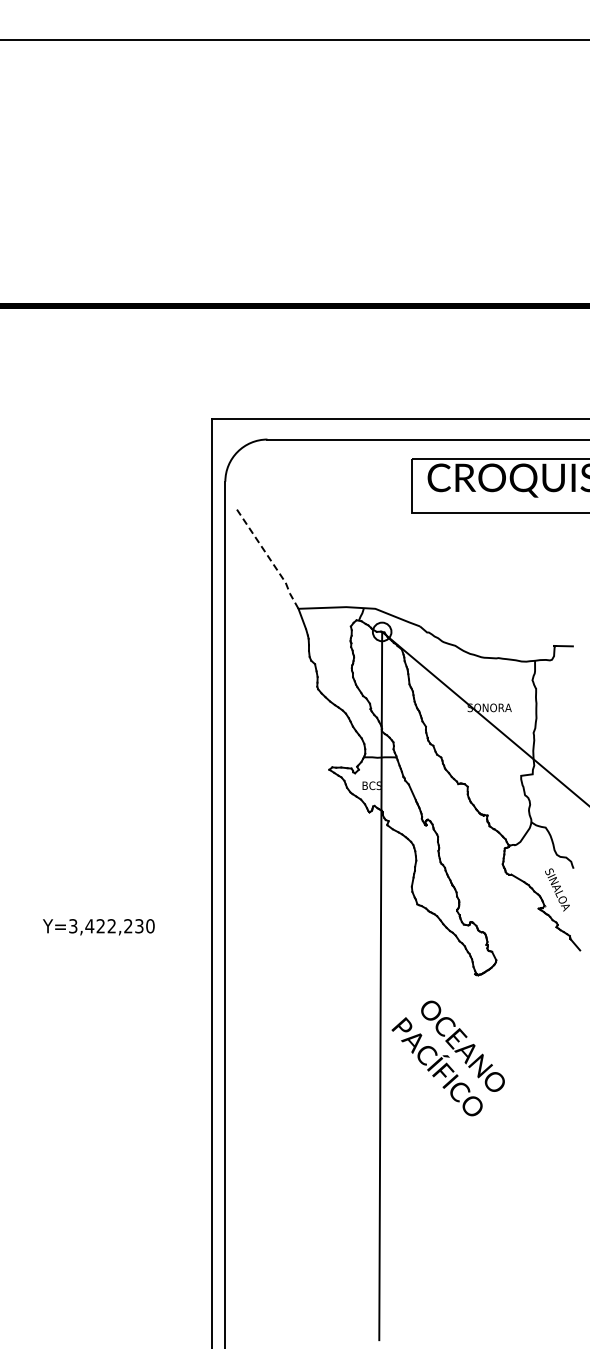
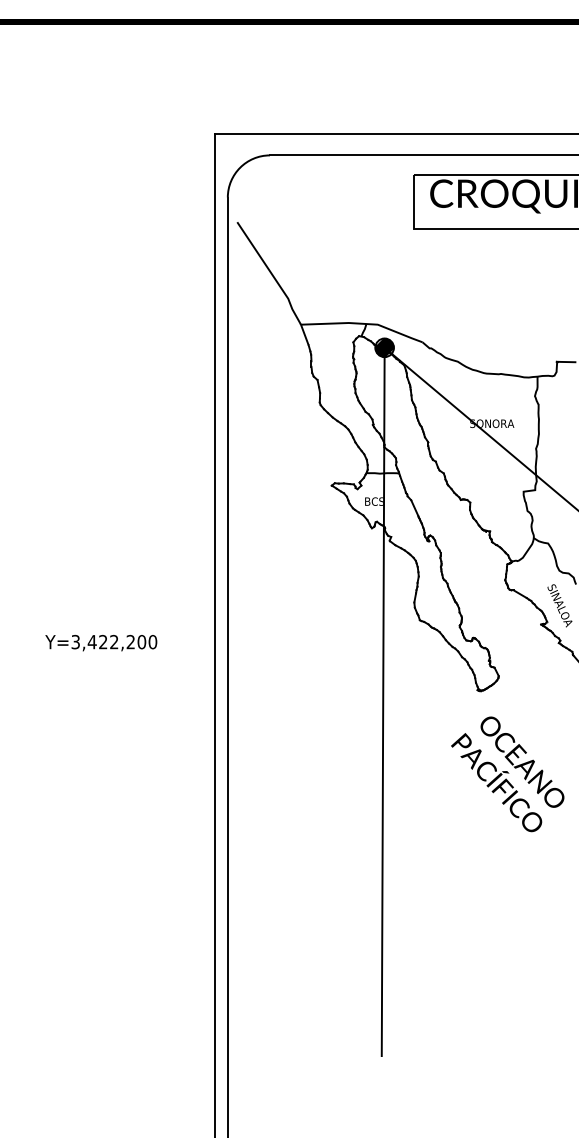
line: (269, 557) -> (271, 273), dashed -> solid
hatch: (381, 631) -> (383, 347), added
text: (139, 926) -> (141, 642), Y=3,422,230 -> Y=3,422,200
text: (447, 1058) -> (506, 774), moved

